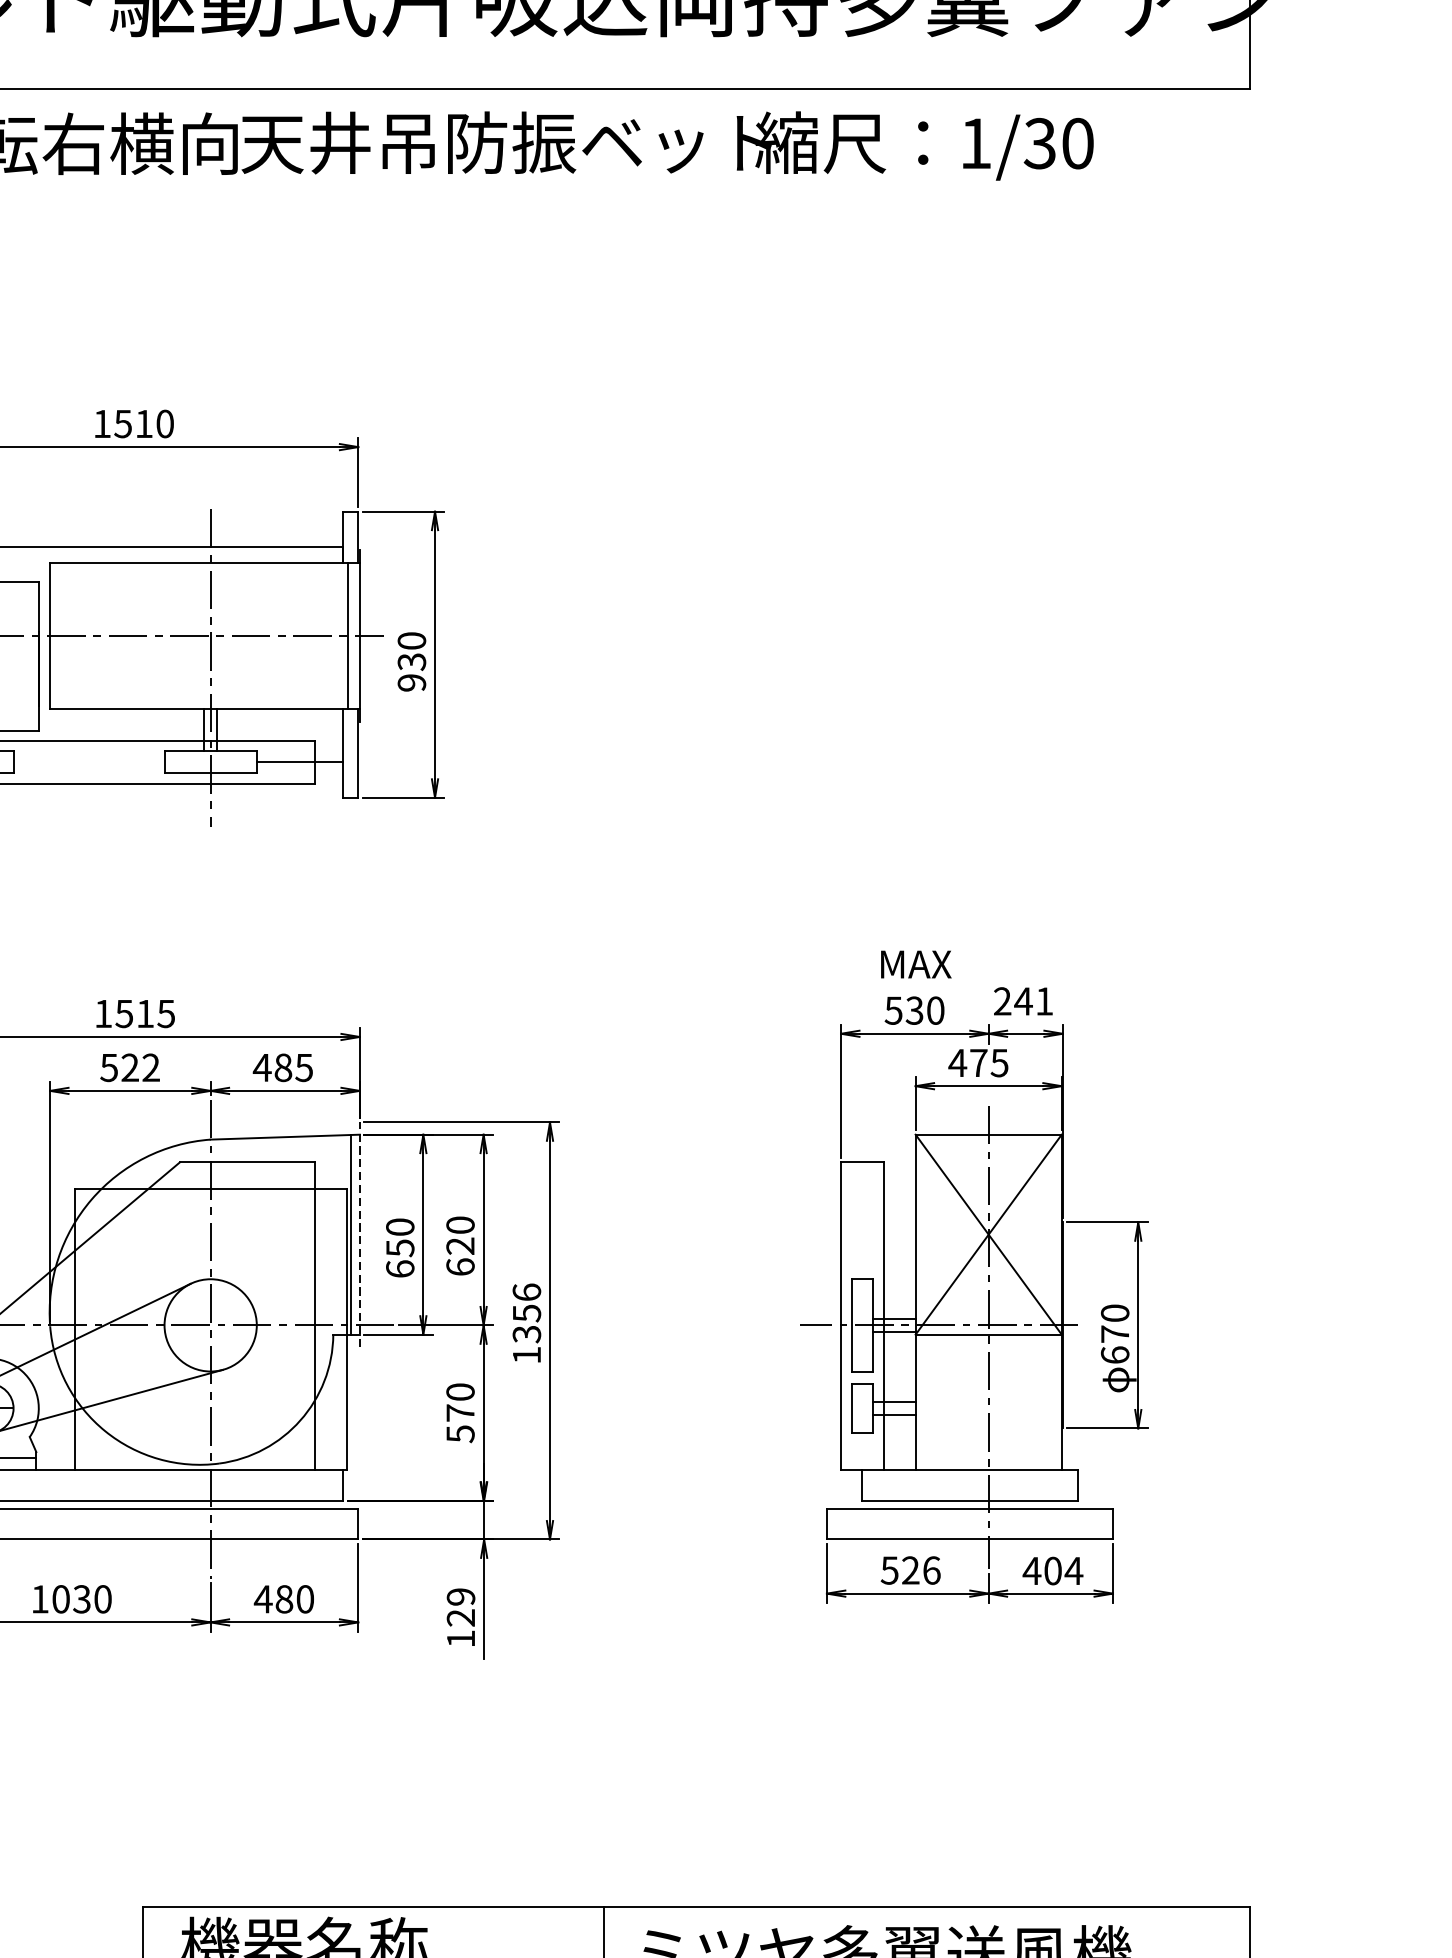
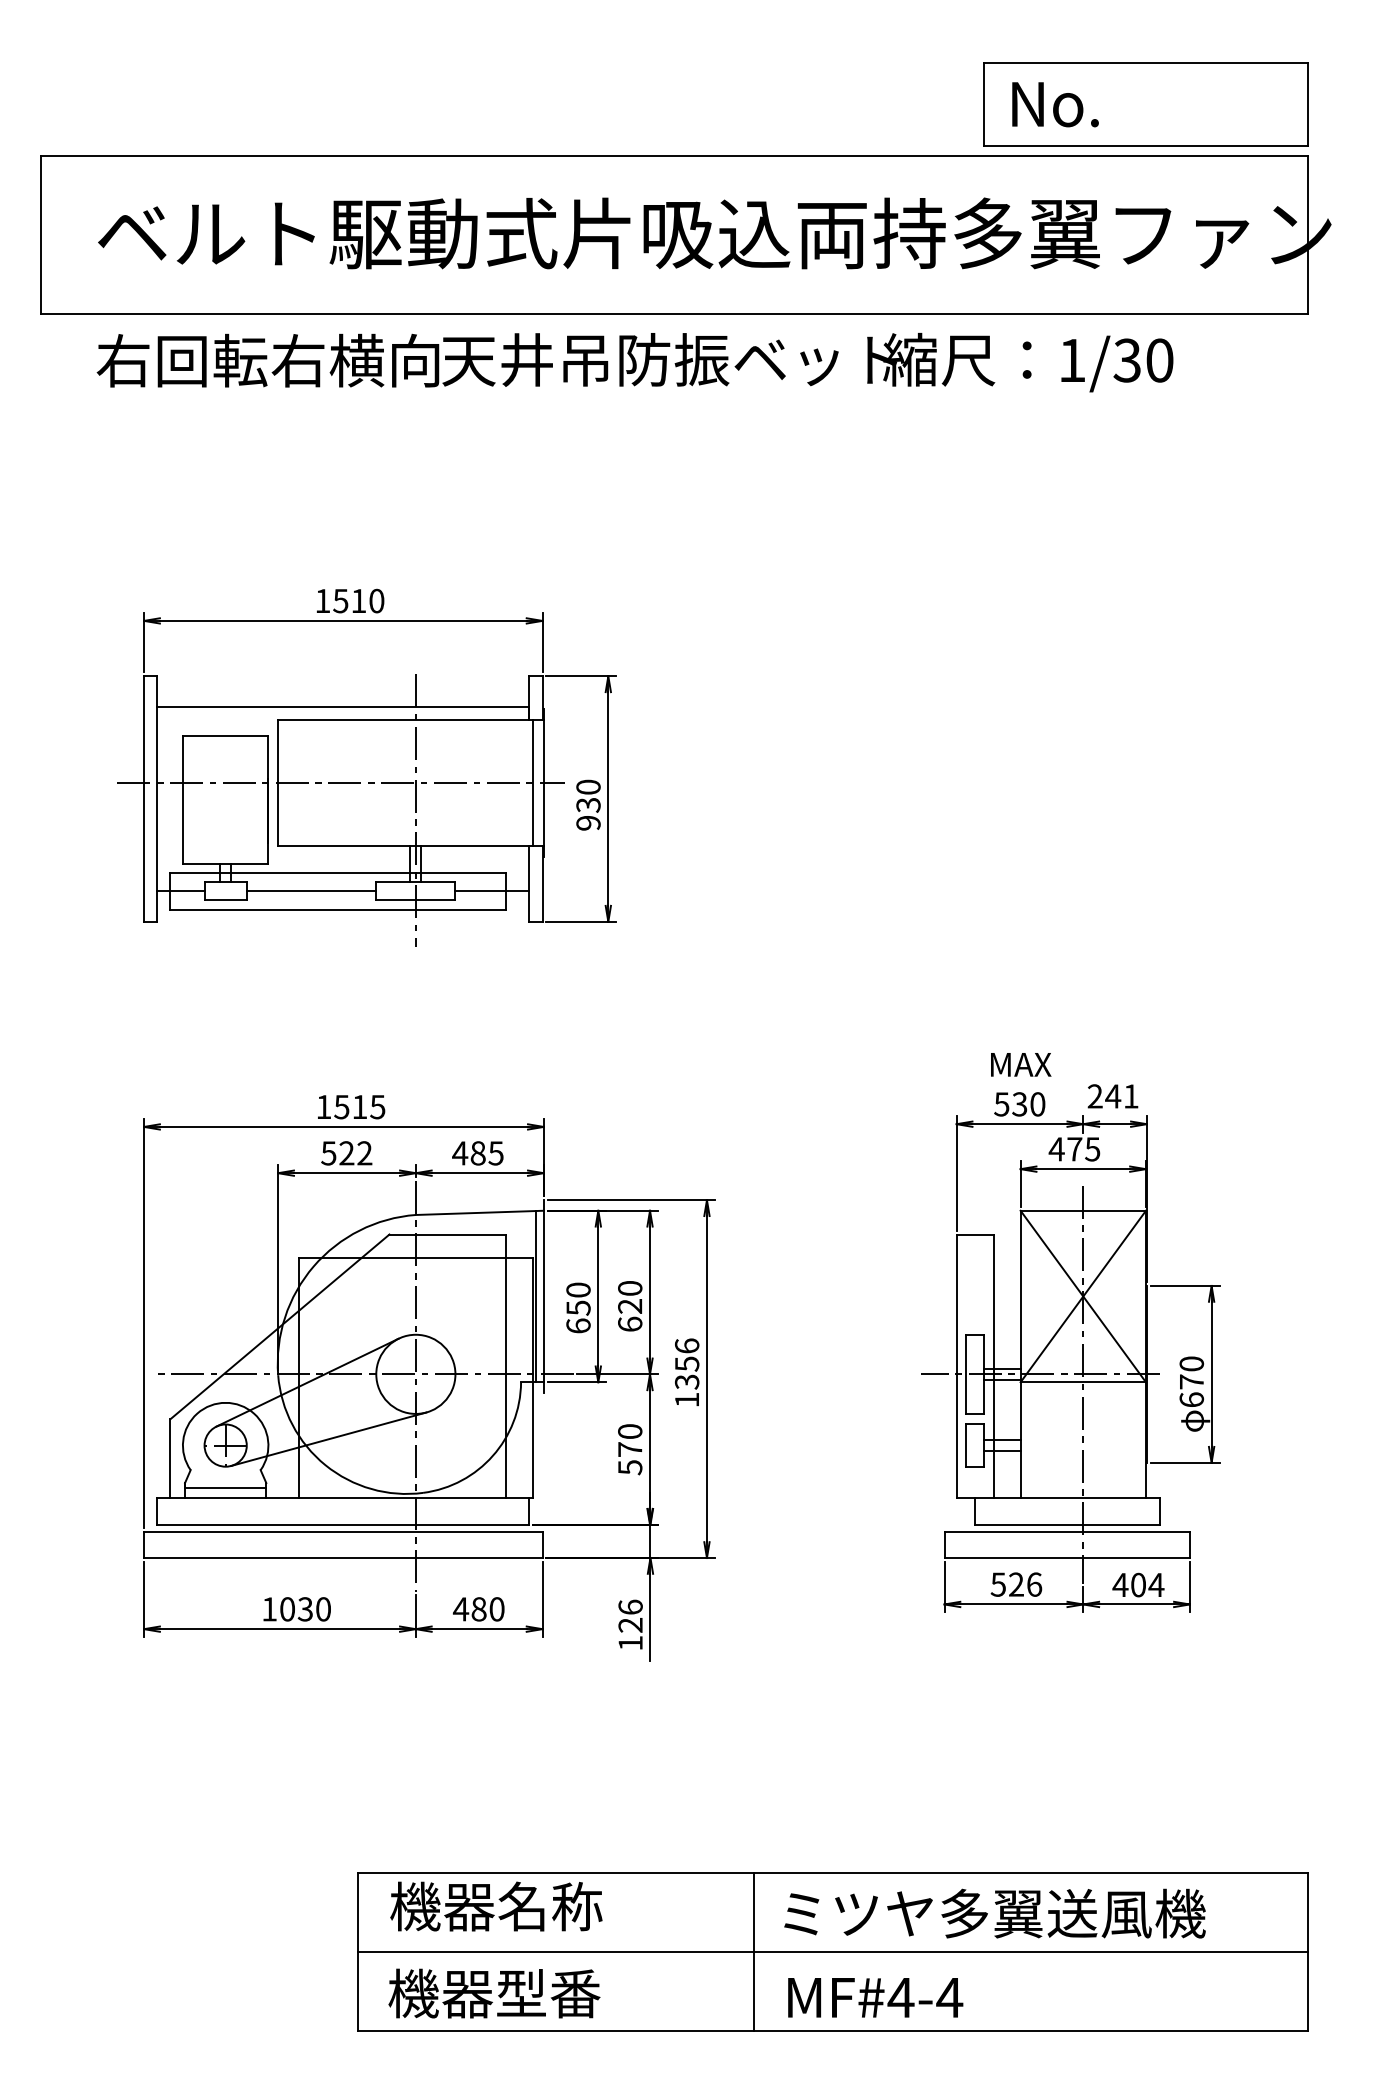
line: (89, 762) -> (311, 891), added
line: (359, 1234) -> (543, 1296), dashed -> solid
text: (460, 1596) -> (630, 1606), 129 -> 126

